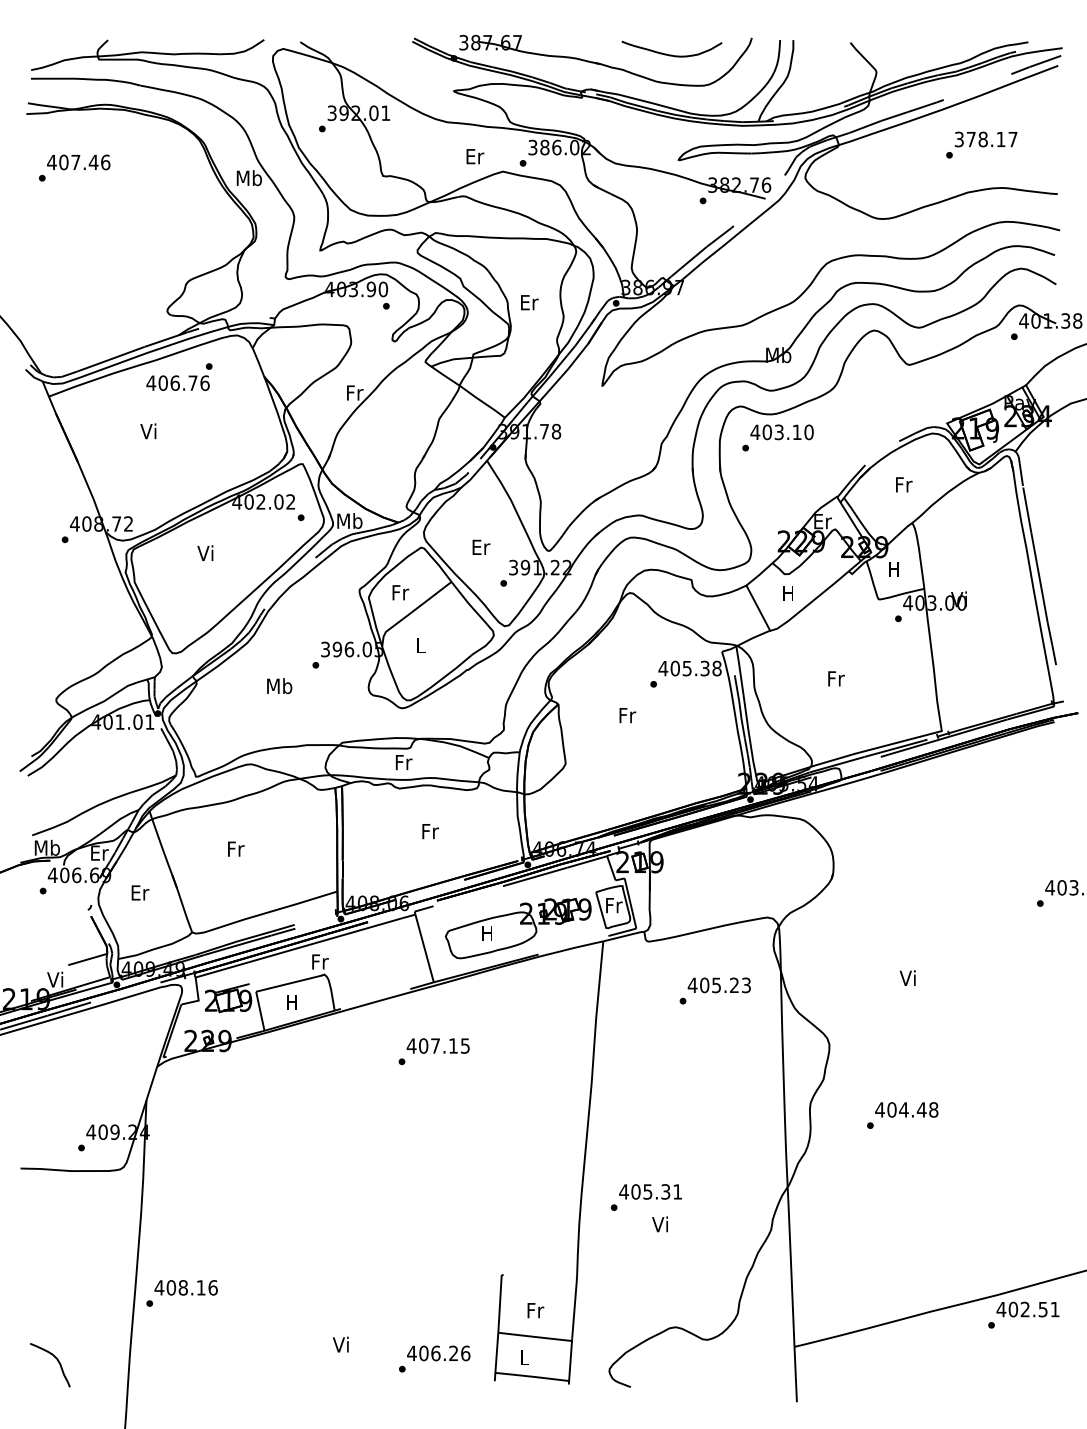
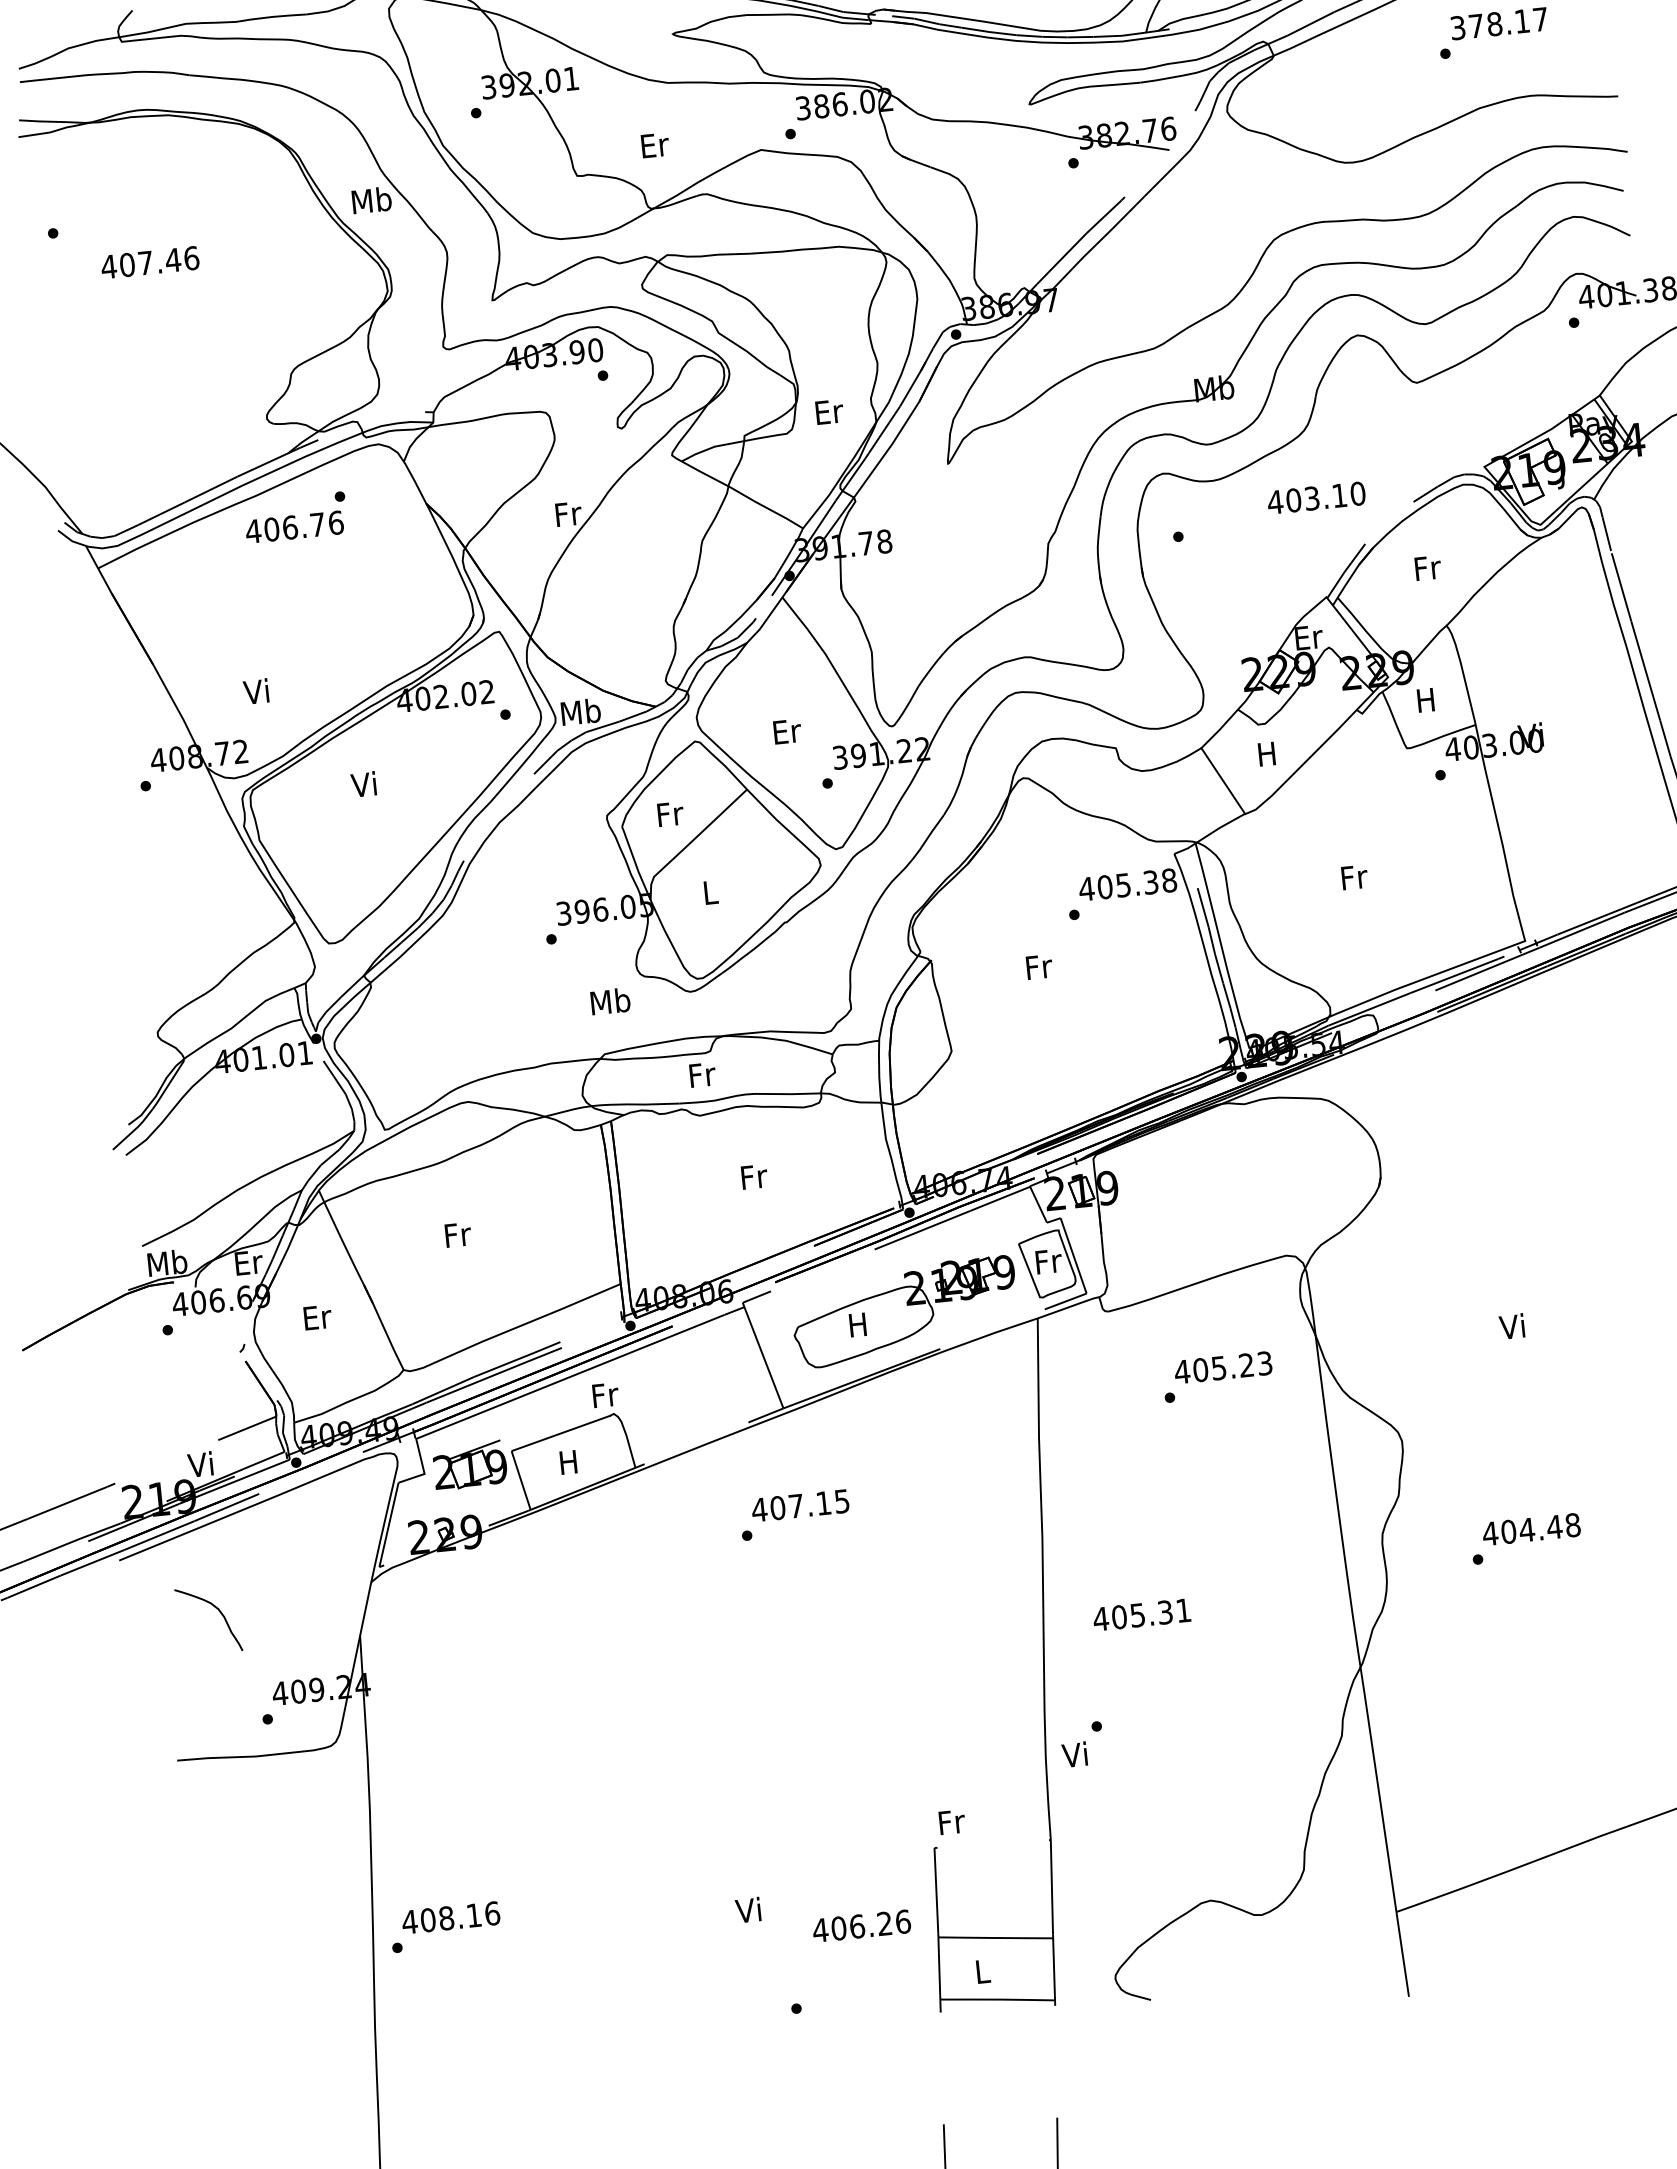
text: (475, 156) -> (655, 145), moved
text: (78, 162) -> (149, 262), moved
text: (529, 302) -> (829, 411), moved
text: (148, 431) -> (256, 691), moved
text: (781, 432) -> (1315, 498), moved
text: (279, 686) -> (610, 1002), moved
text: (650, 1191) -> (1141, 1614), moved
text: (659, 1224) -> (1073, 1755), moved
text: (535, 1310) -> (951, 1822), moved
text: (340, 1344) -> (747, 1910), moved
text: (438, 1353) -> (861, 1926), moved
curve: (57, 1361) -> (219, 1613), moved

